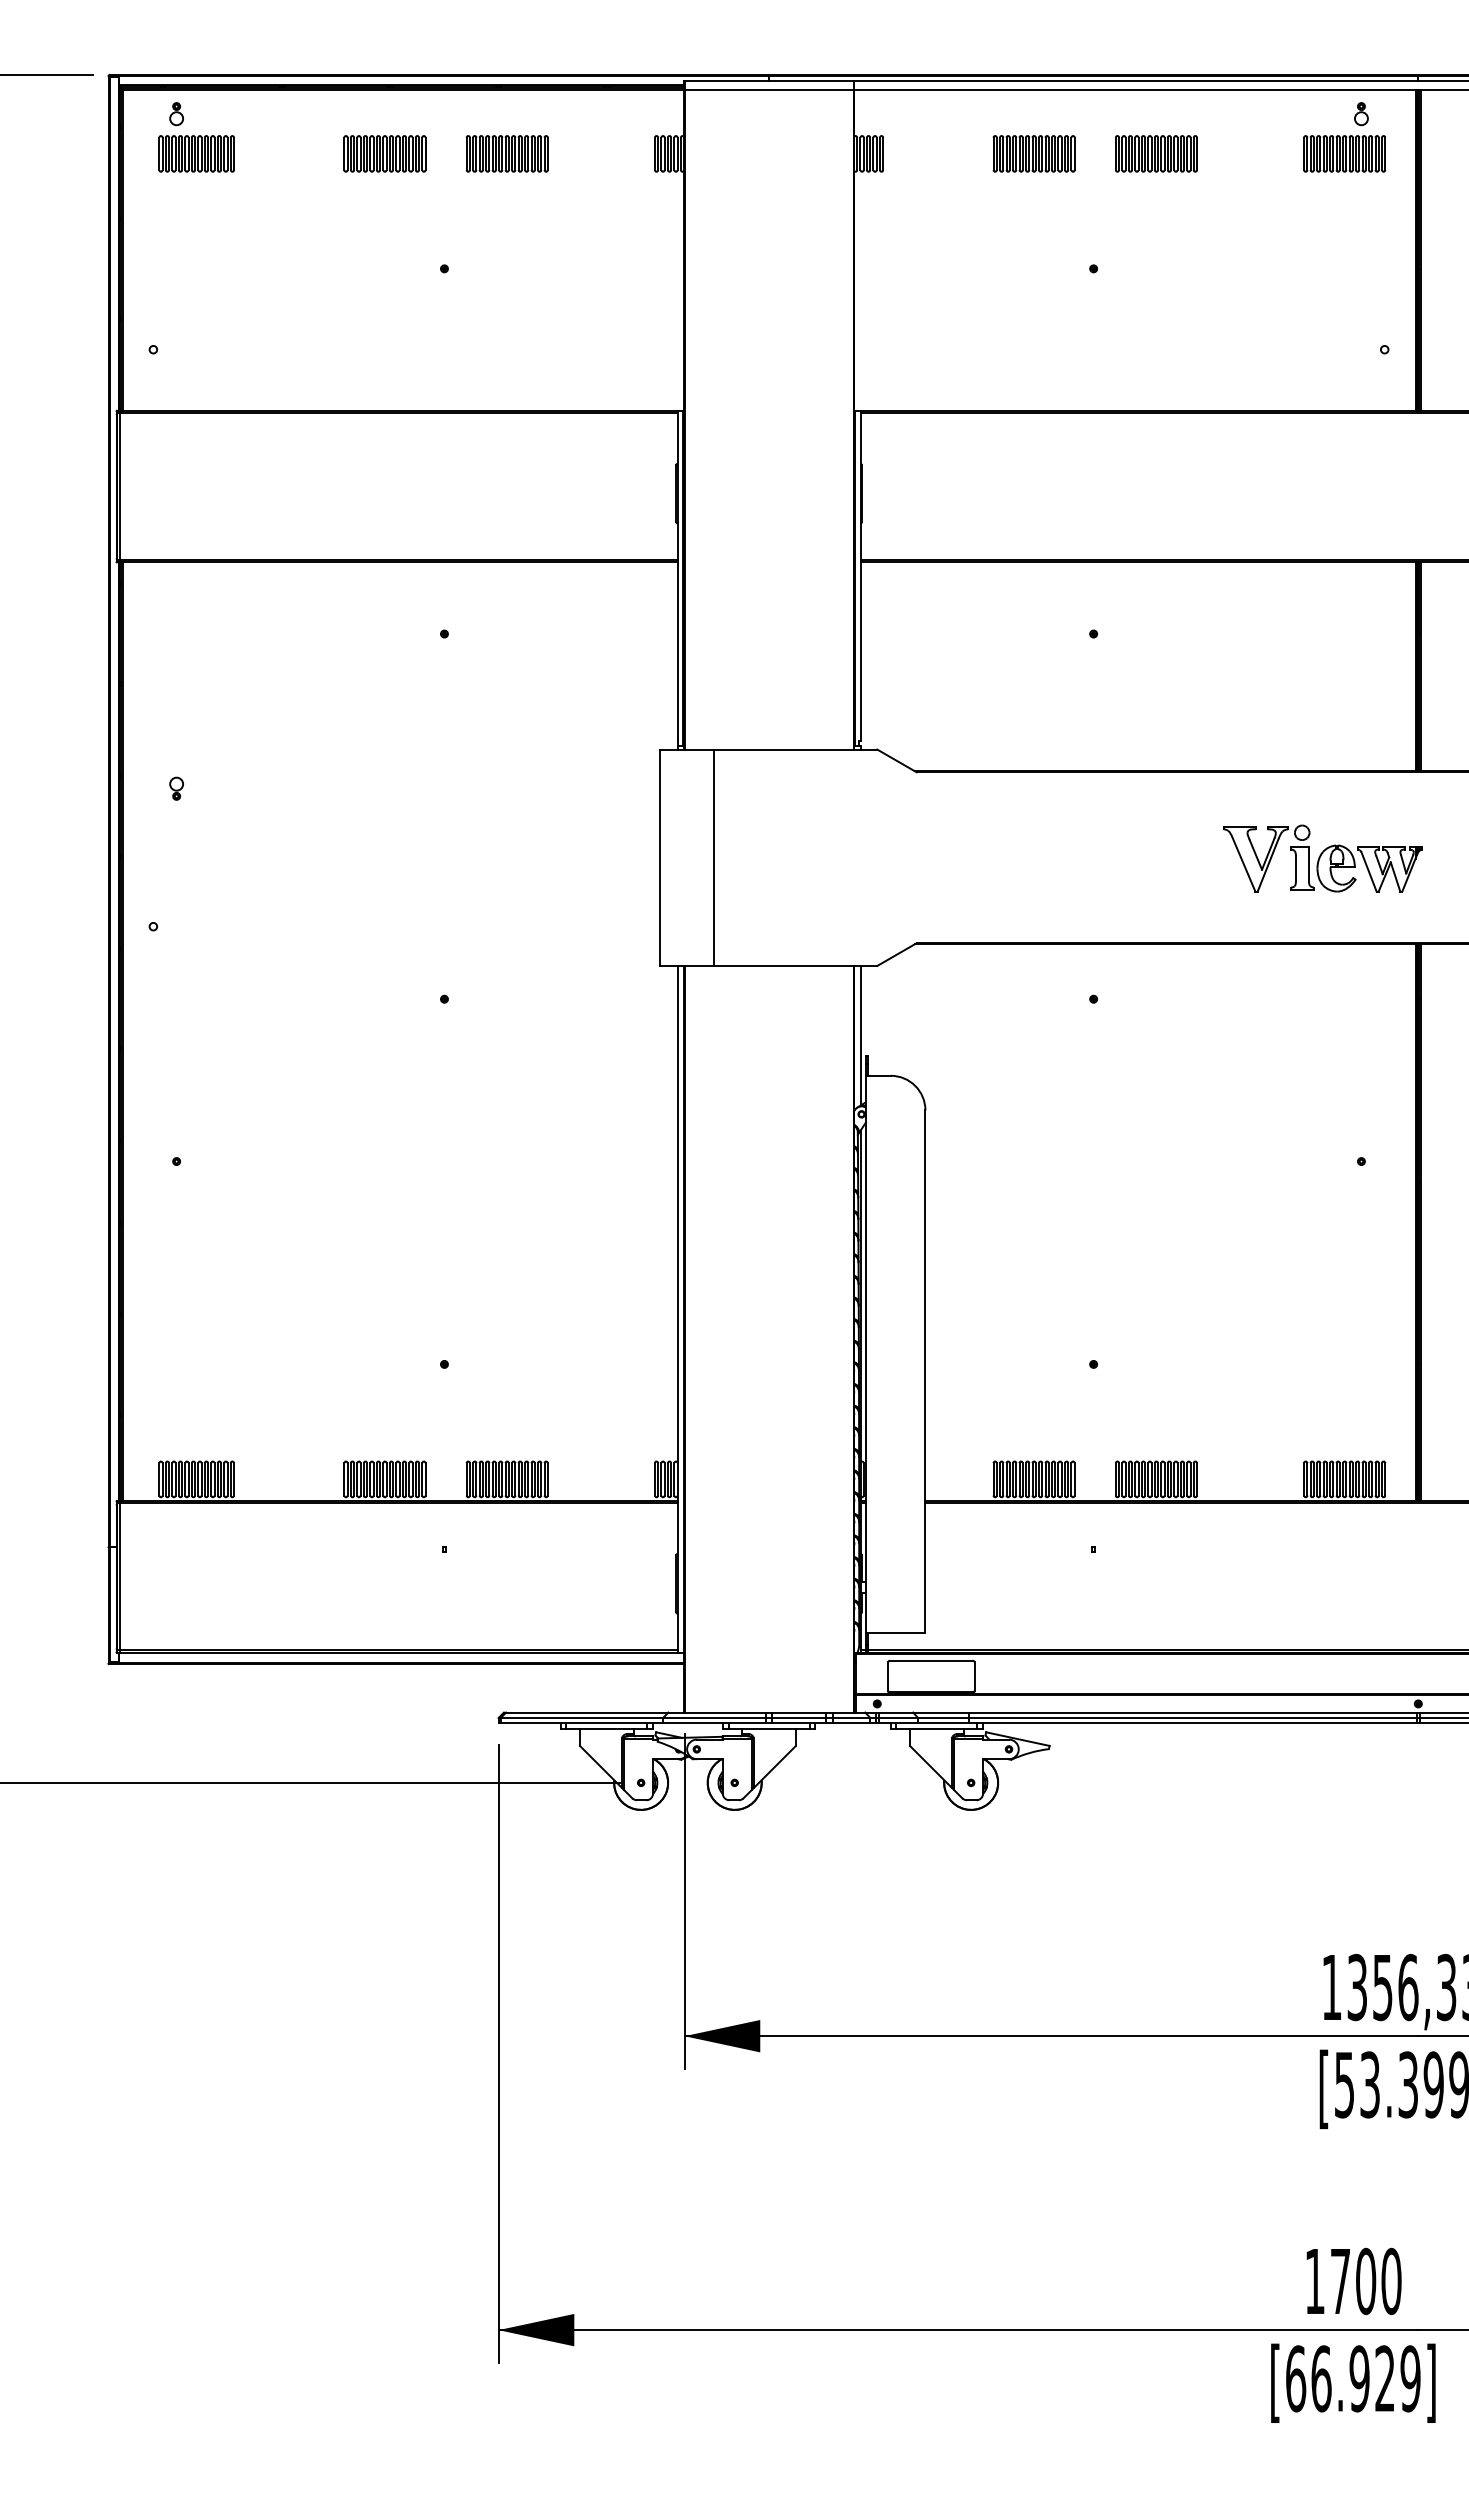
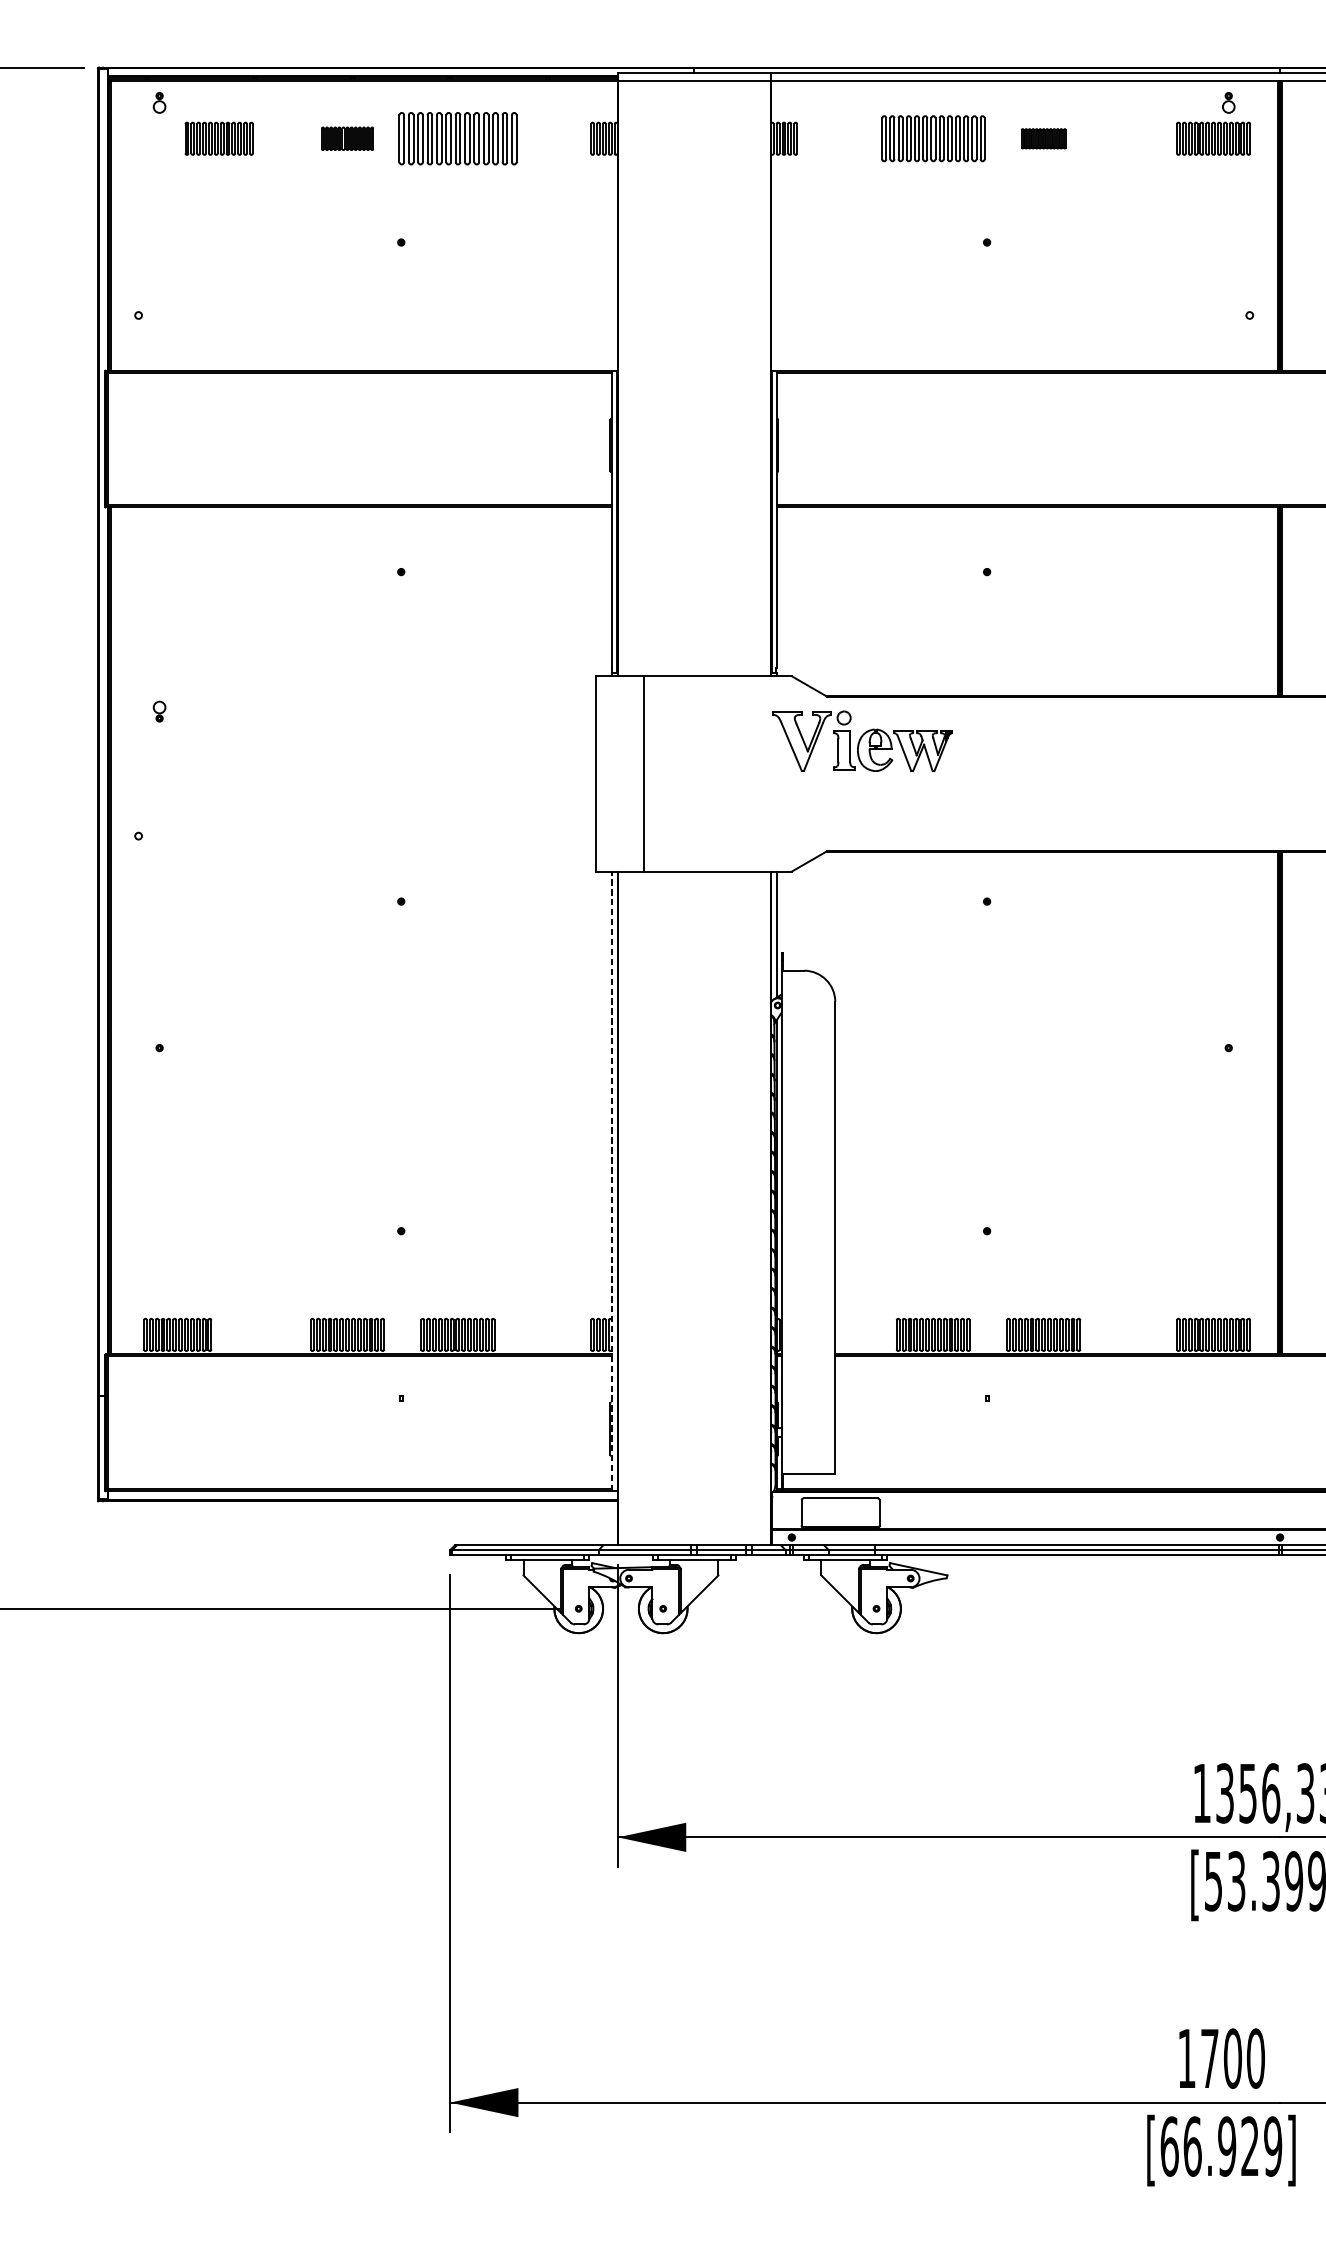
part: (196, 153) -> (219, 138), moved
part: (384, 153) -> (347, 138), size x0.7
part: (506, 153) -> (457, 138), size x1.6
part: (1033, 153) -> (932, 138), size x1.4
part: (1156, 153) -> (1043, 138), size x0.6
part: (1322, 858) -> (862, 741), moved
line: (677, 1308) -> (611, 1180), solid -> dashed

